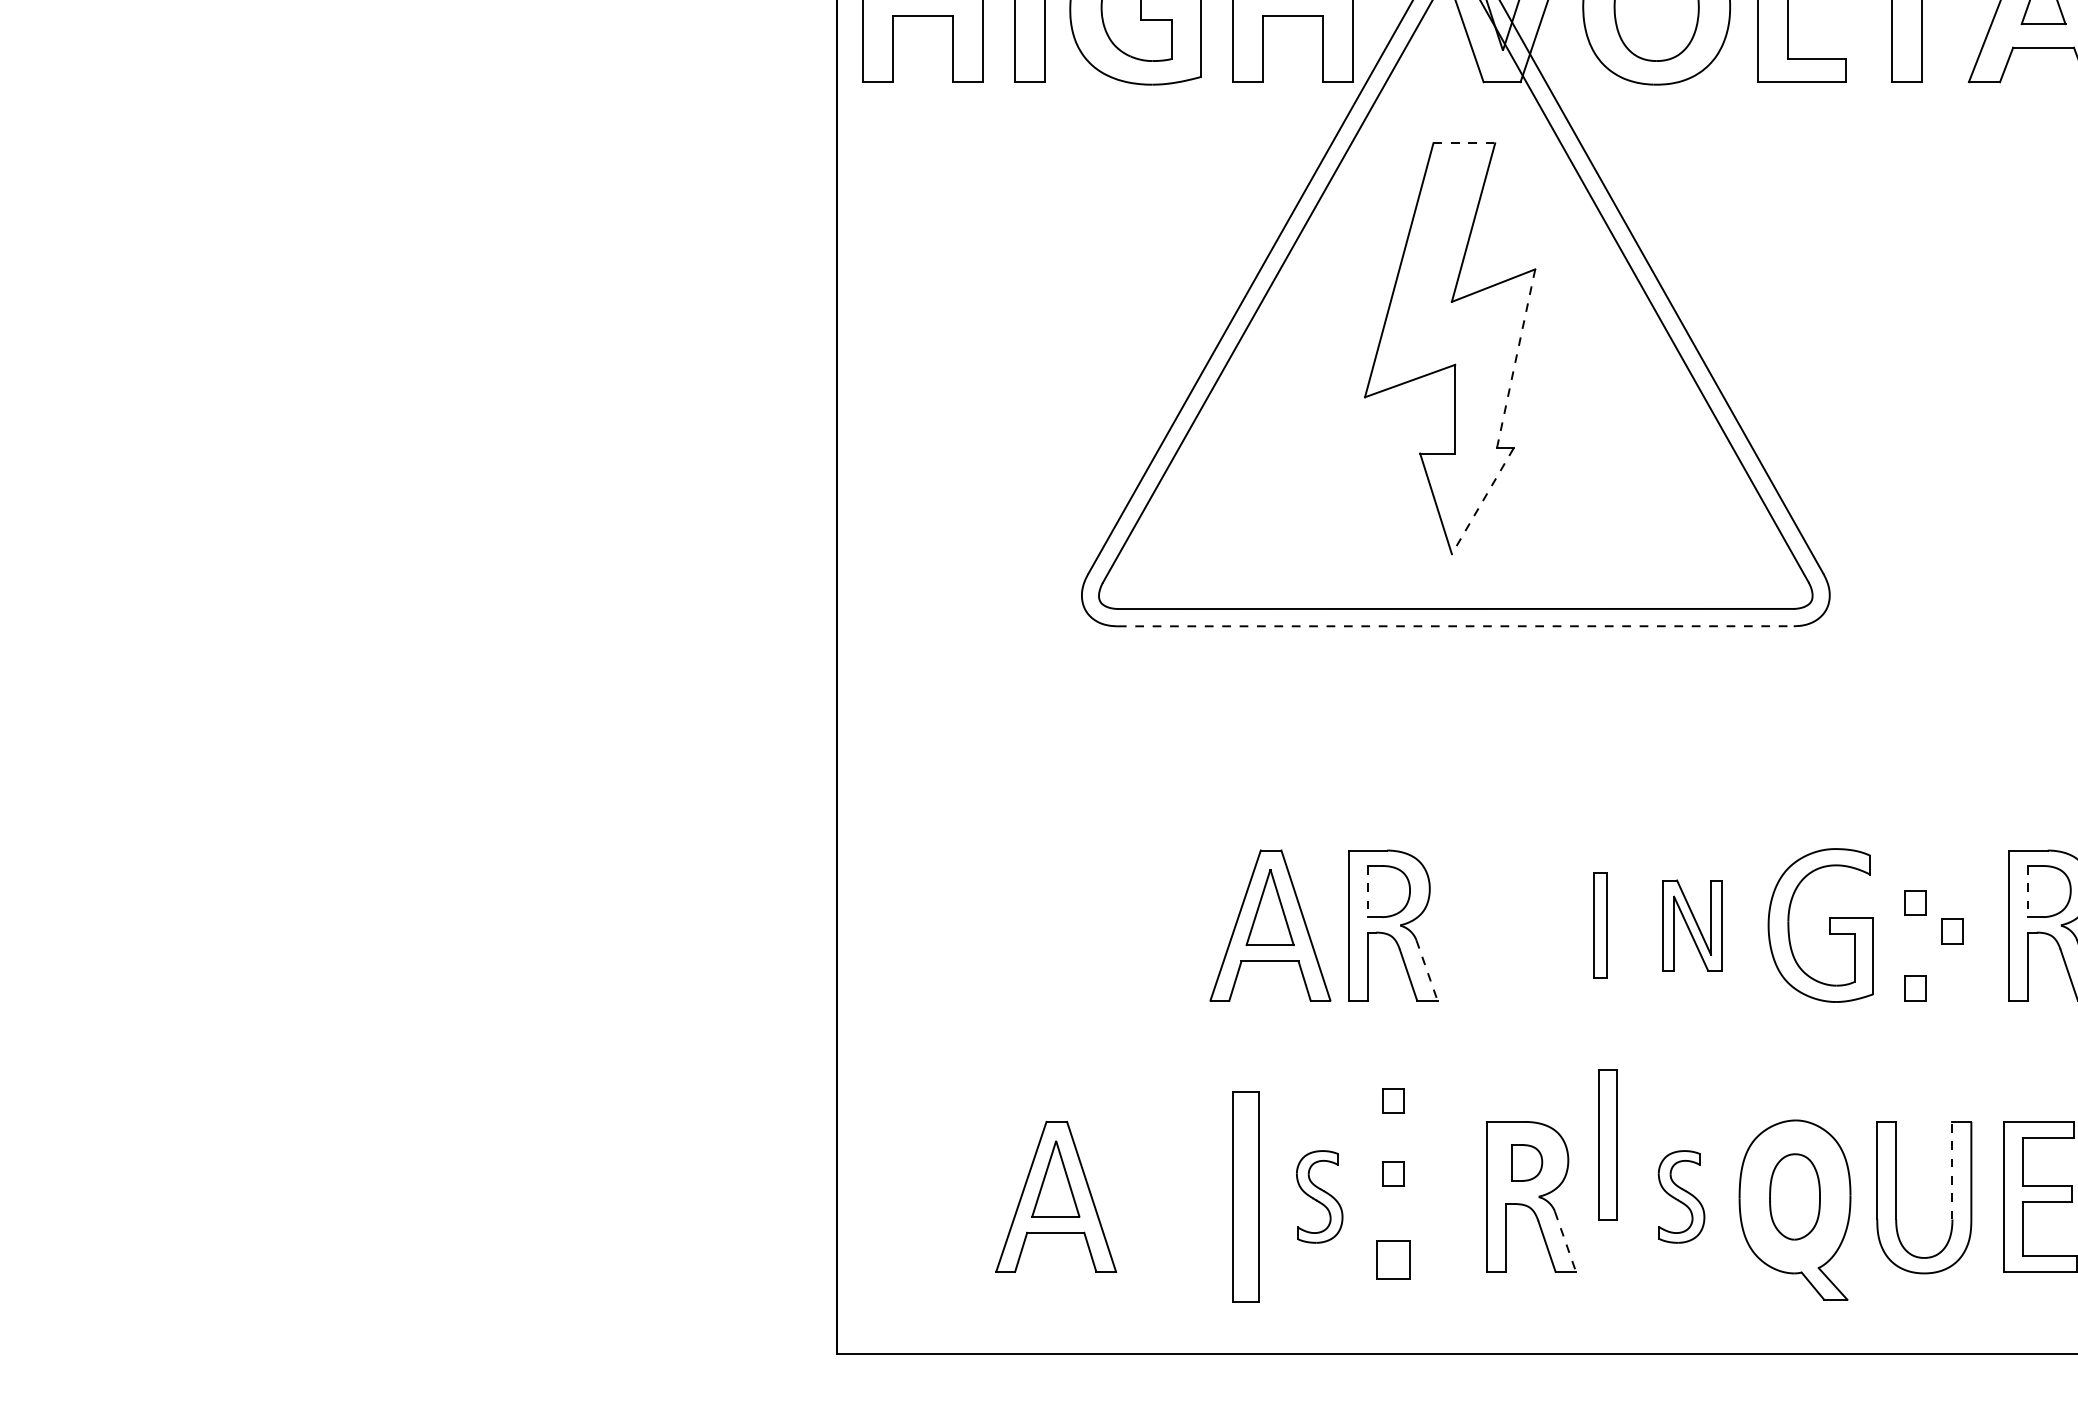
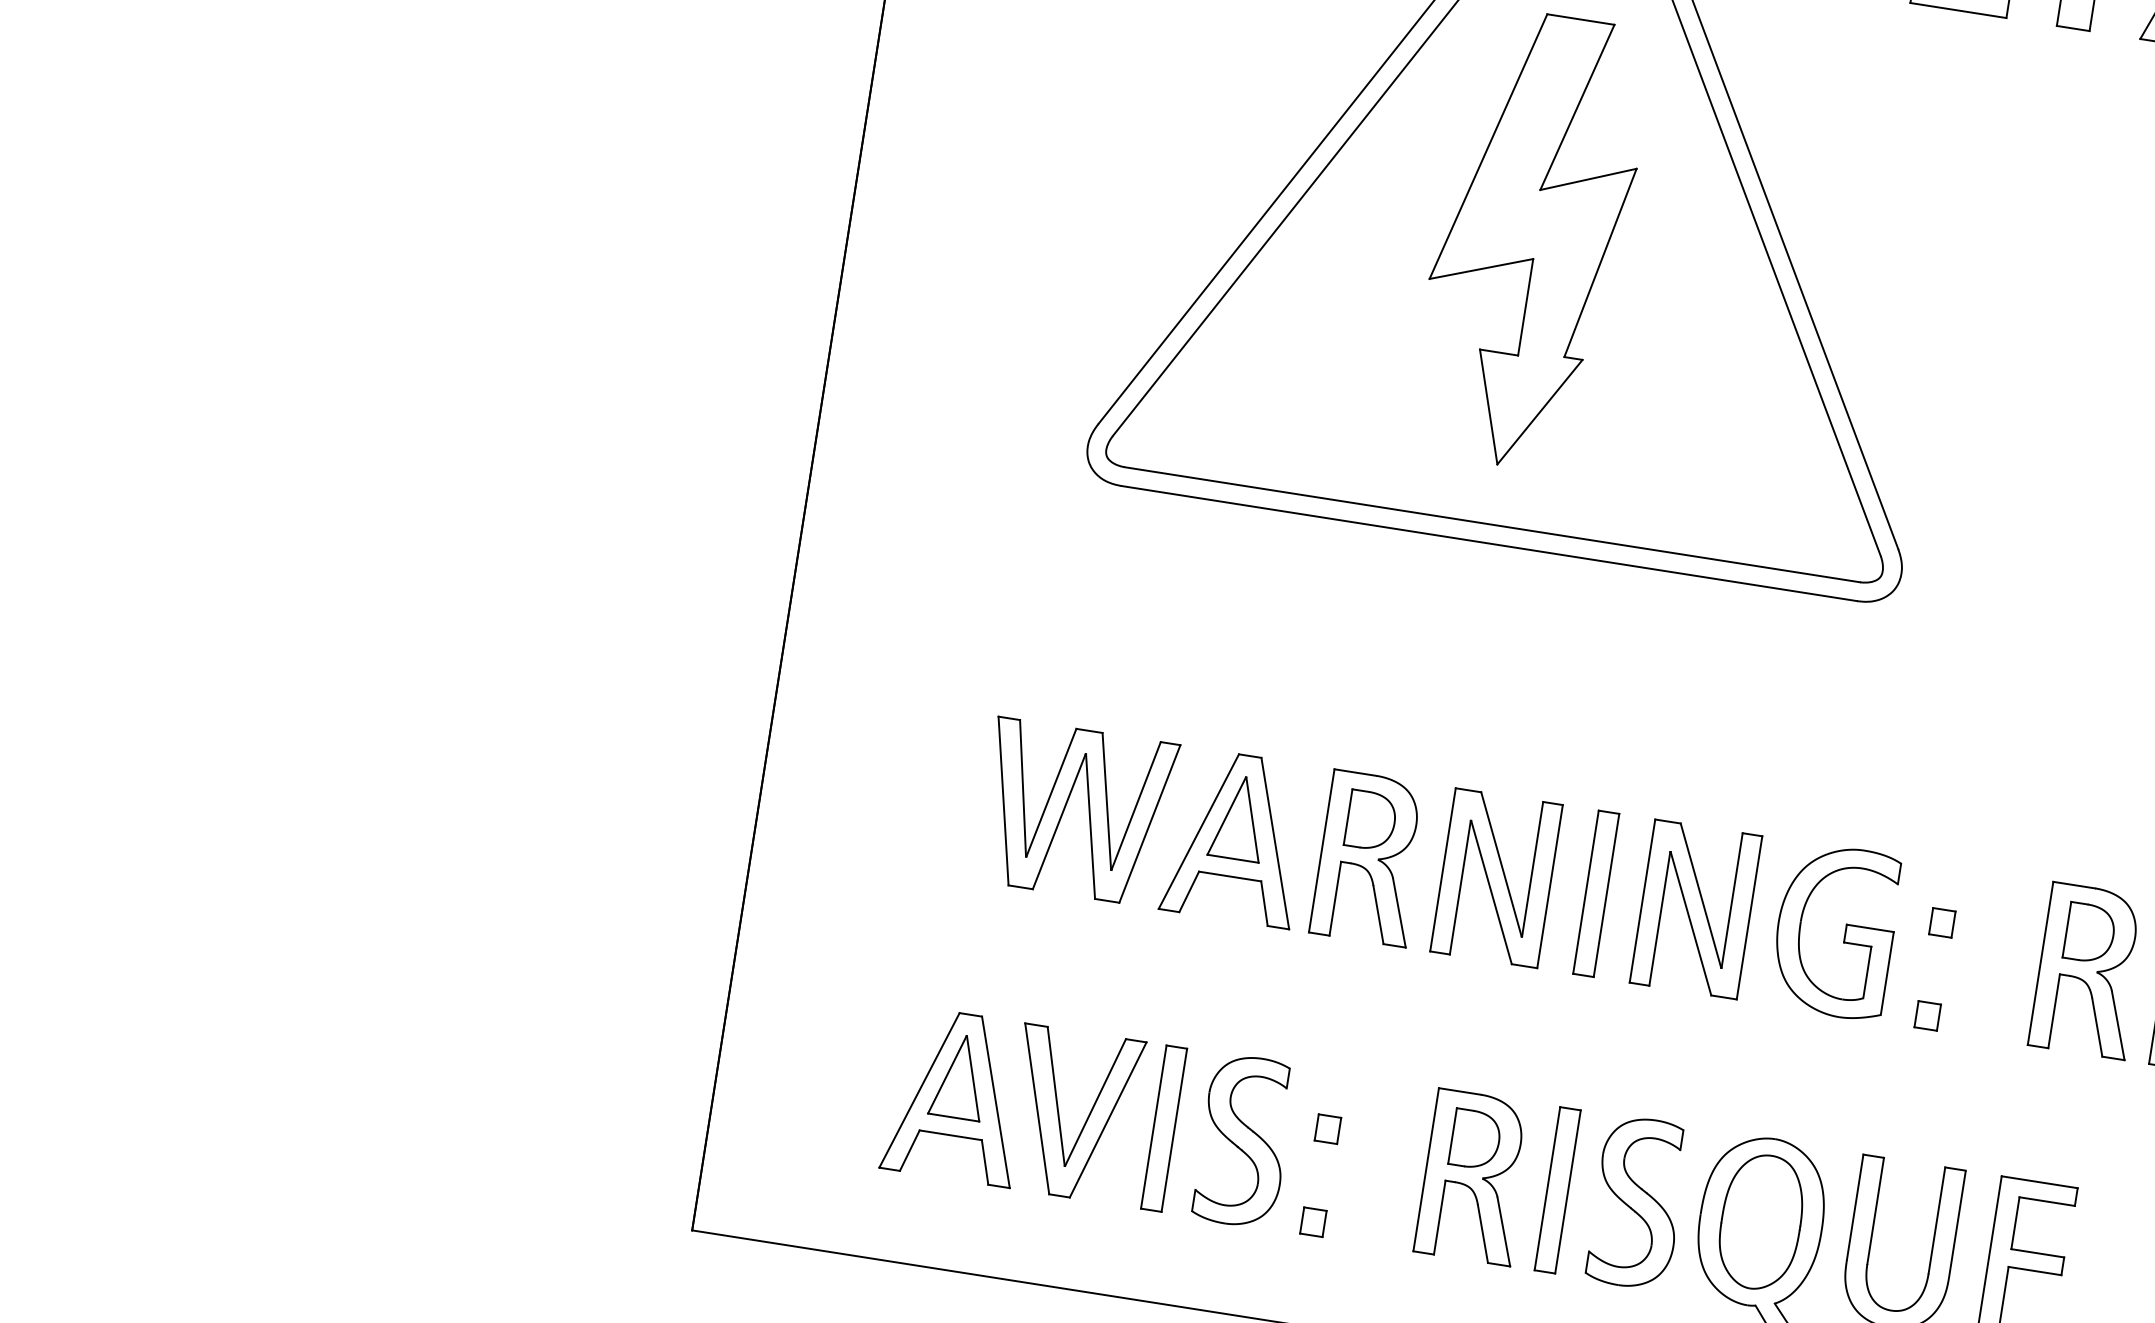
line: (1464, 143) -> (1581, 19), dashed -> solid
line: (1516, 358) -> (1601, 262), dashed -> solid
line: (1482, 501) -> (1539, 412), dashed -> solid
line: (1455, 626) -> (1488, 543), dashed -> solid
line: (1367, 891) -> (1348, 817), dashed -> solid
line: (2028, 891) -> (2067, 929), dashed -> solid
part: (1113, 921) -> (1066, 806), added
part: (1508, 925) -> (1495, 878), added
part: (1600, 925) -> (1595, 893), size x1.43
part: (1692, 925) -> (1695, 909), size x1.67
part: (1952, 931) -> (1977, 960), removed
line: (1427, 970) -> (1399, 913), dashed -> solid
part: (1393, 1100) -> (1340, 1048), removed
part: (1607, 1144) -> (1557, 1189), moved
part: (1527, 1162) -> (1476, 1139), size x1.43
line: (1952, 1170) -> (1937, 1220), dashed -> solid
part: (1246, 1196) -> (1164, 1128), size x0.71
part: (1319, 1196) -> (1243, 1140), size x1.67
part: (1681, 1196) -> (1637, 1202), size x1.67
part: (1794, 1196) -> (1760, 1221), size x1.43
part: (1150, 1198) -> (1059, 1114), added
line: (1565, 1241) -> (1503, 1231), dashed -> solid
part: (1393, 1259) -> (1313, 1221), size x0.62

